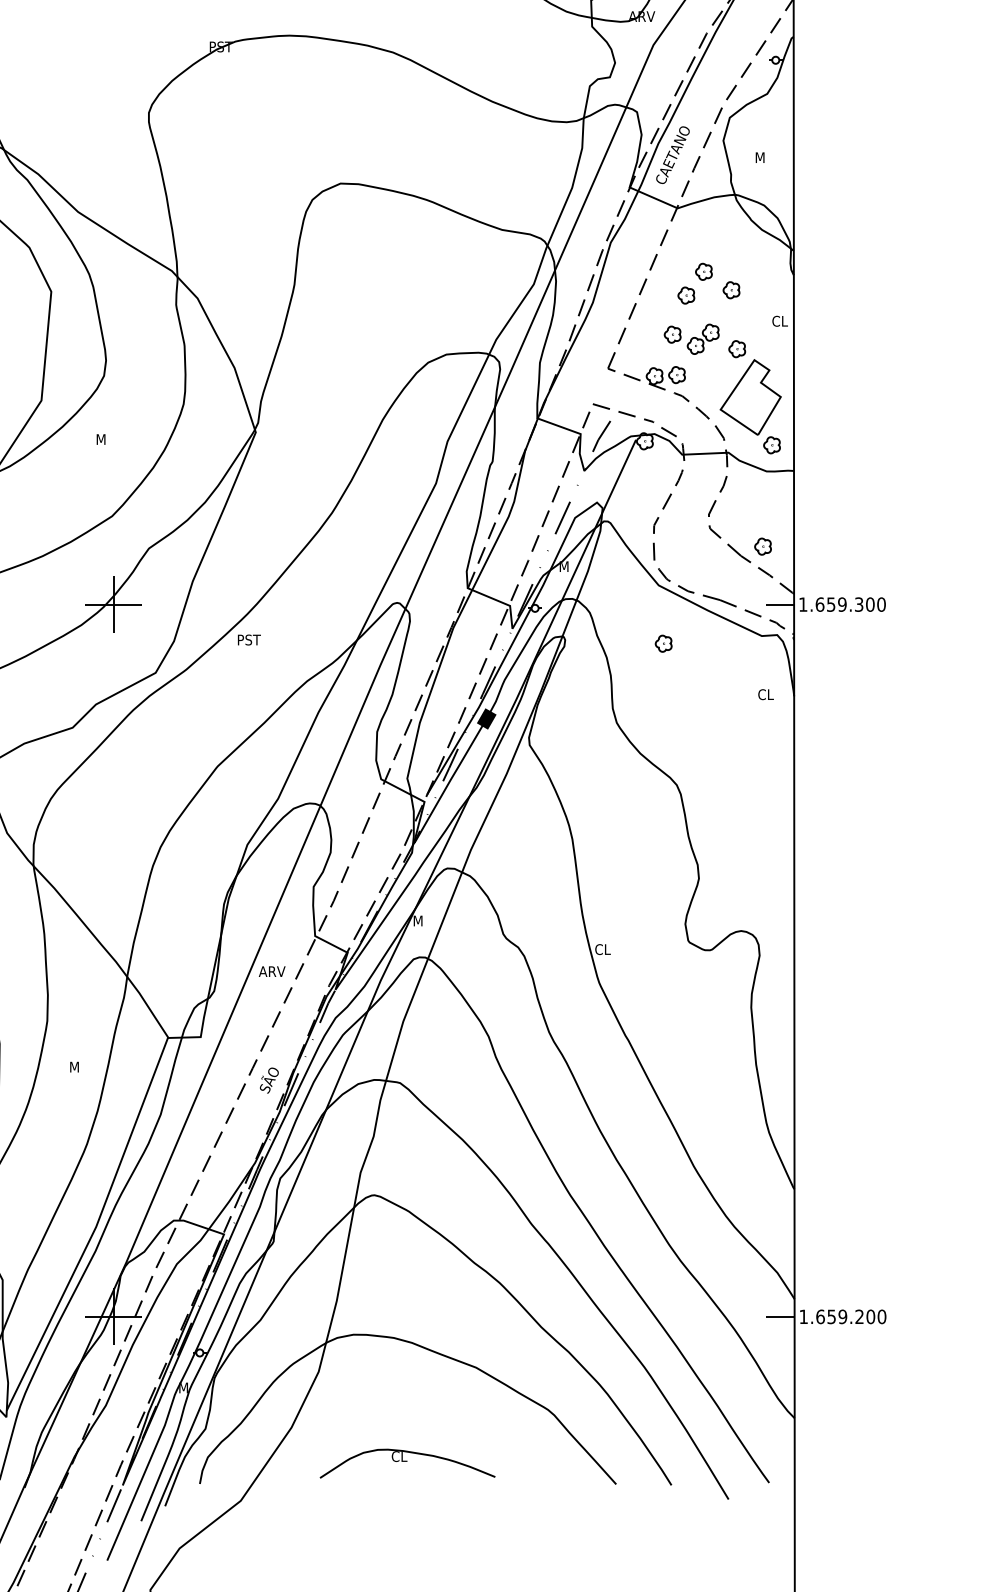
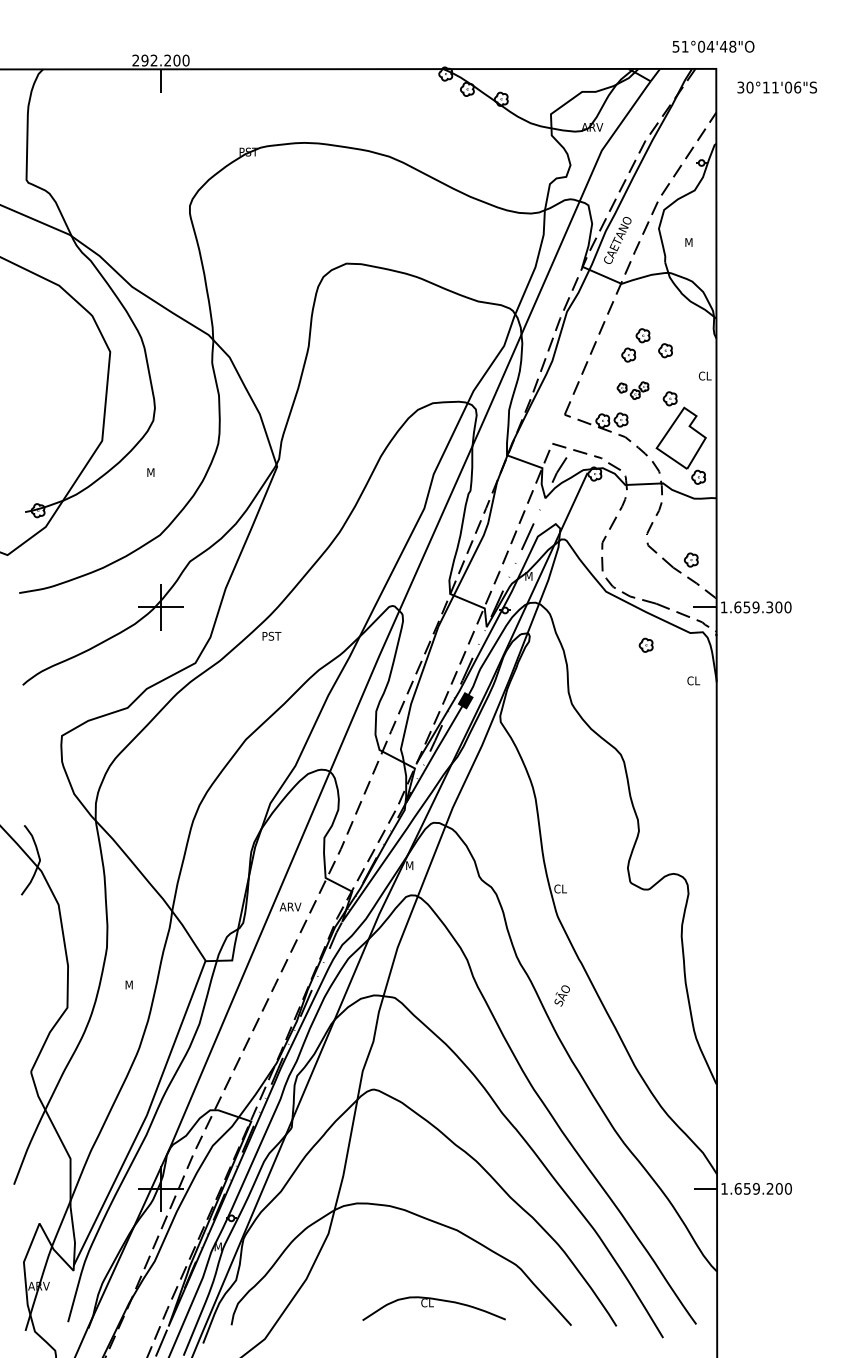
part: (691, 338) -> (632, 390), size x0.7
part: (662, 642) -> (645, 644), moved
text: (268, 1080) -> (561, 995), moved
part: (406, 1463) -> (433, 1308), moved

